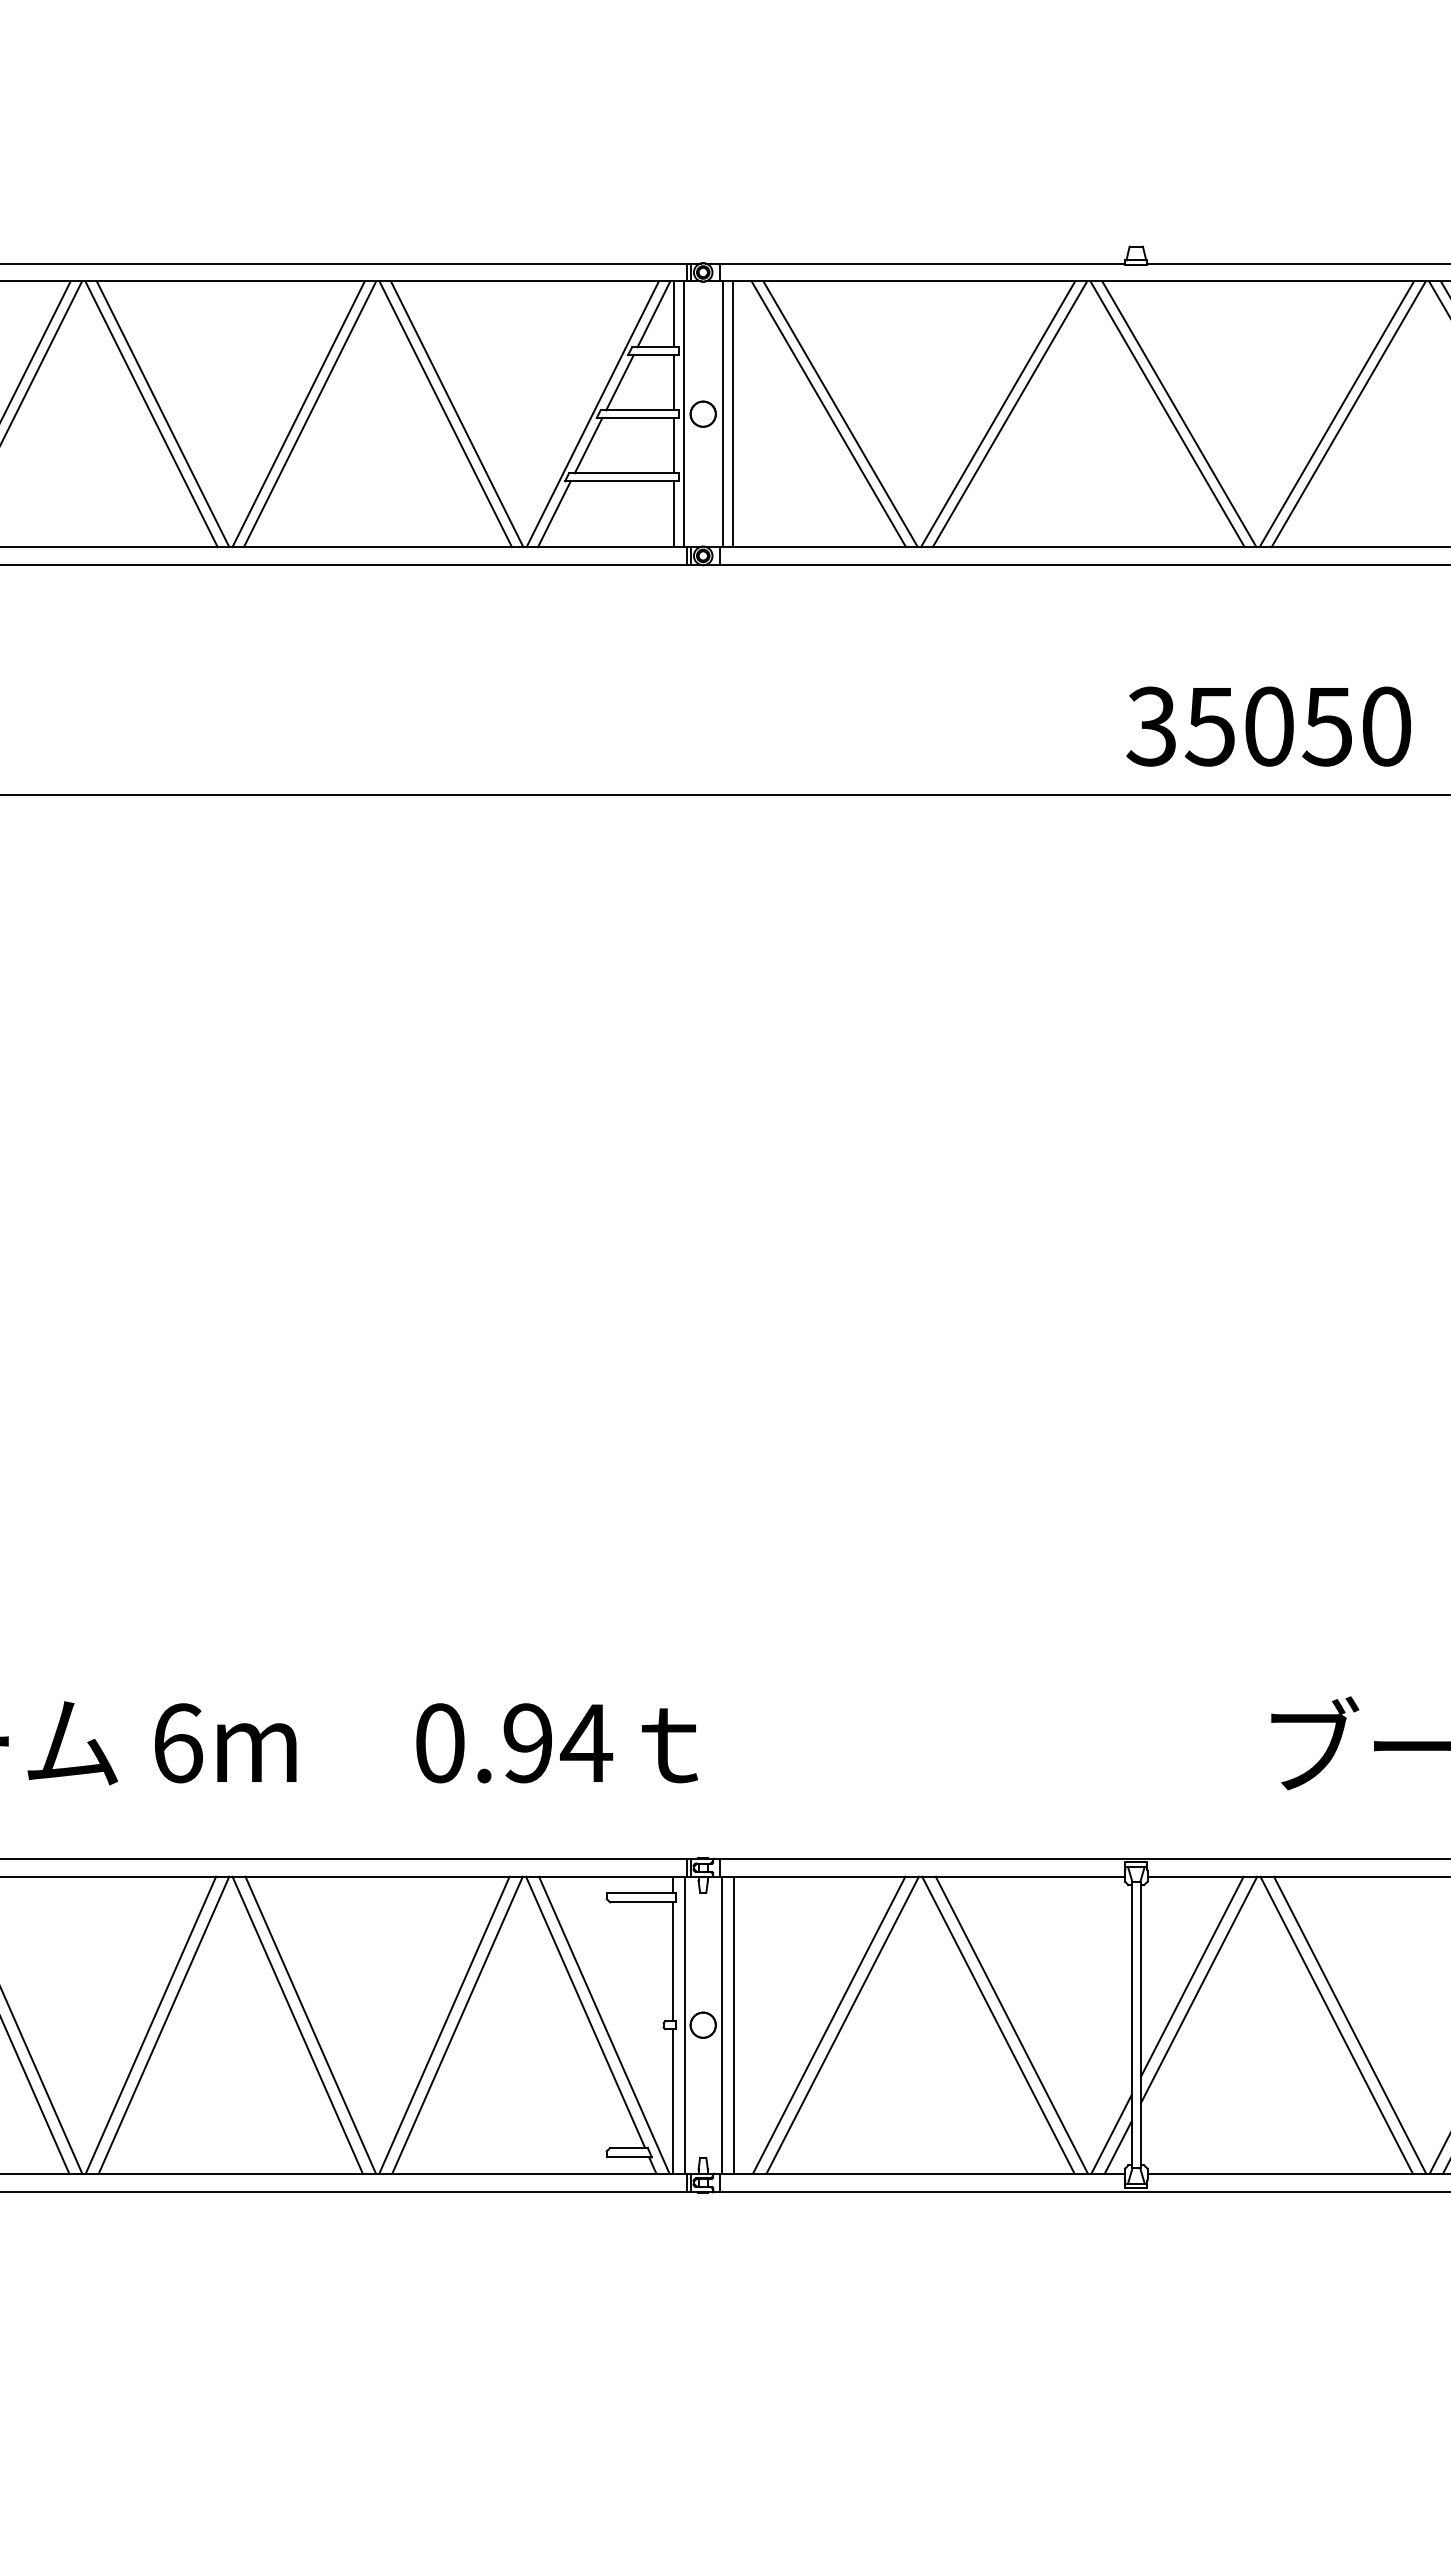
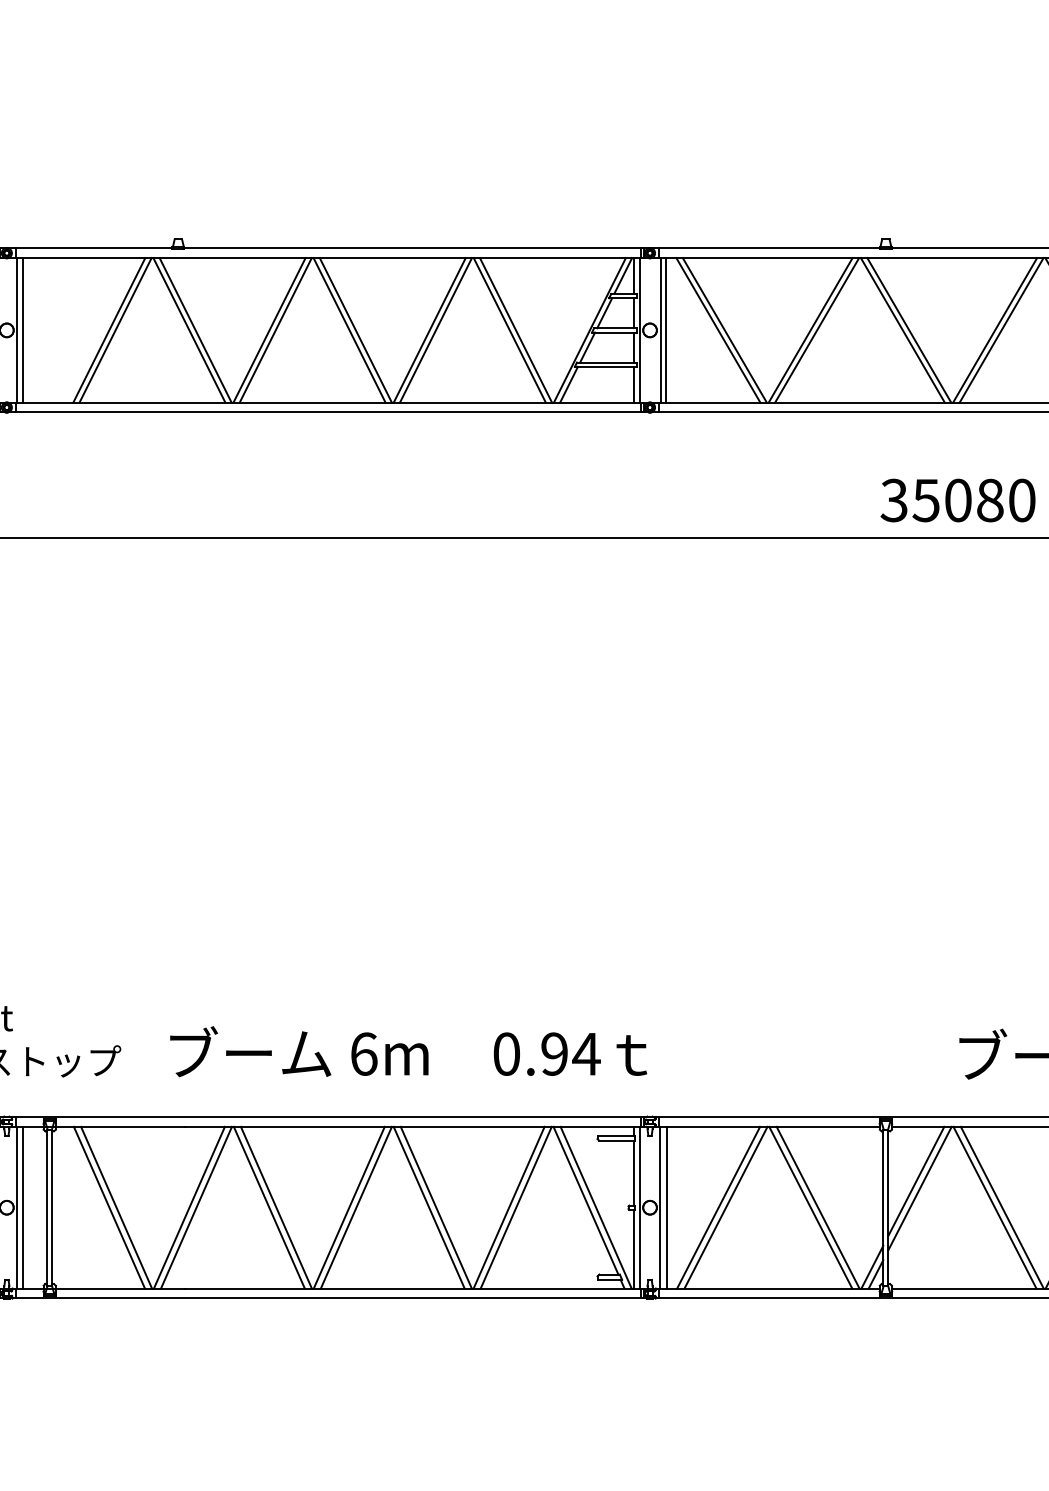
text: (1326, 726) -> (989, 500), 35050 -> 35080

